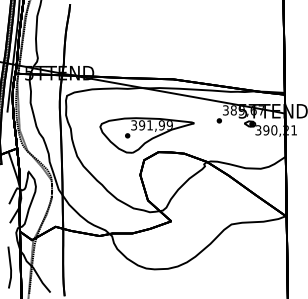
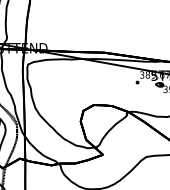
part: (146, 135) -> (85, 93), removed

